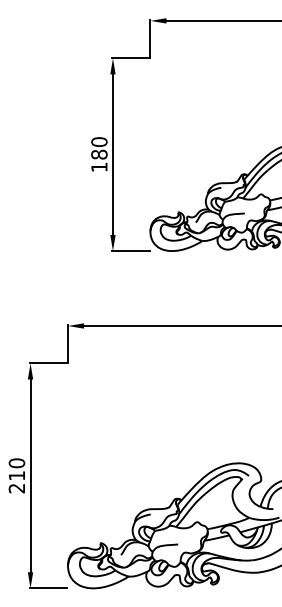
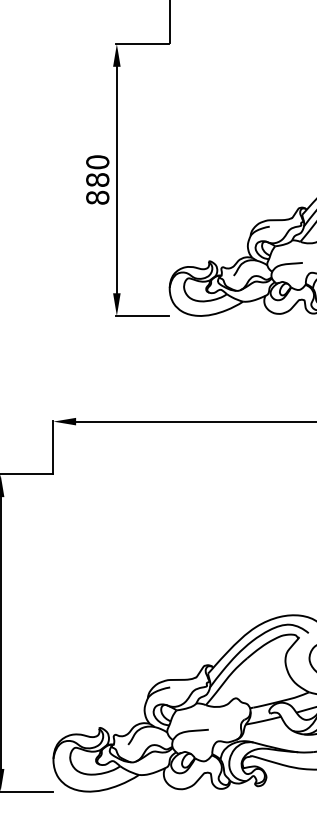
text: (99, 167) -> (97, 198), 180 -> 880

